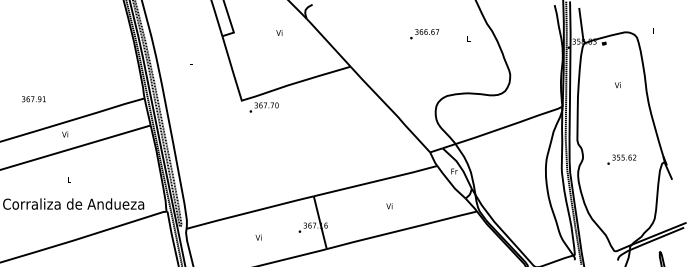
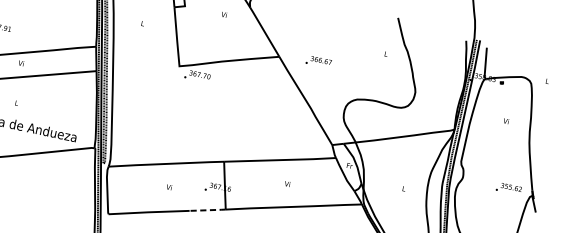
text: (424, 34) -> (318, 62), moved
text: (621, 159) -> (508, 188), moved
line: (307, 254) -> (208, 210), solid -> dashed

